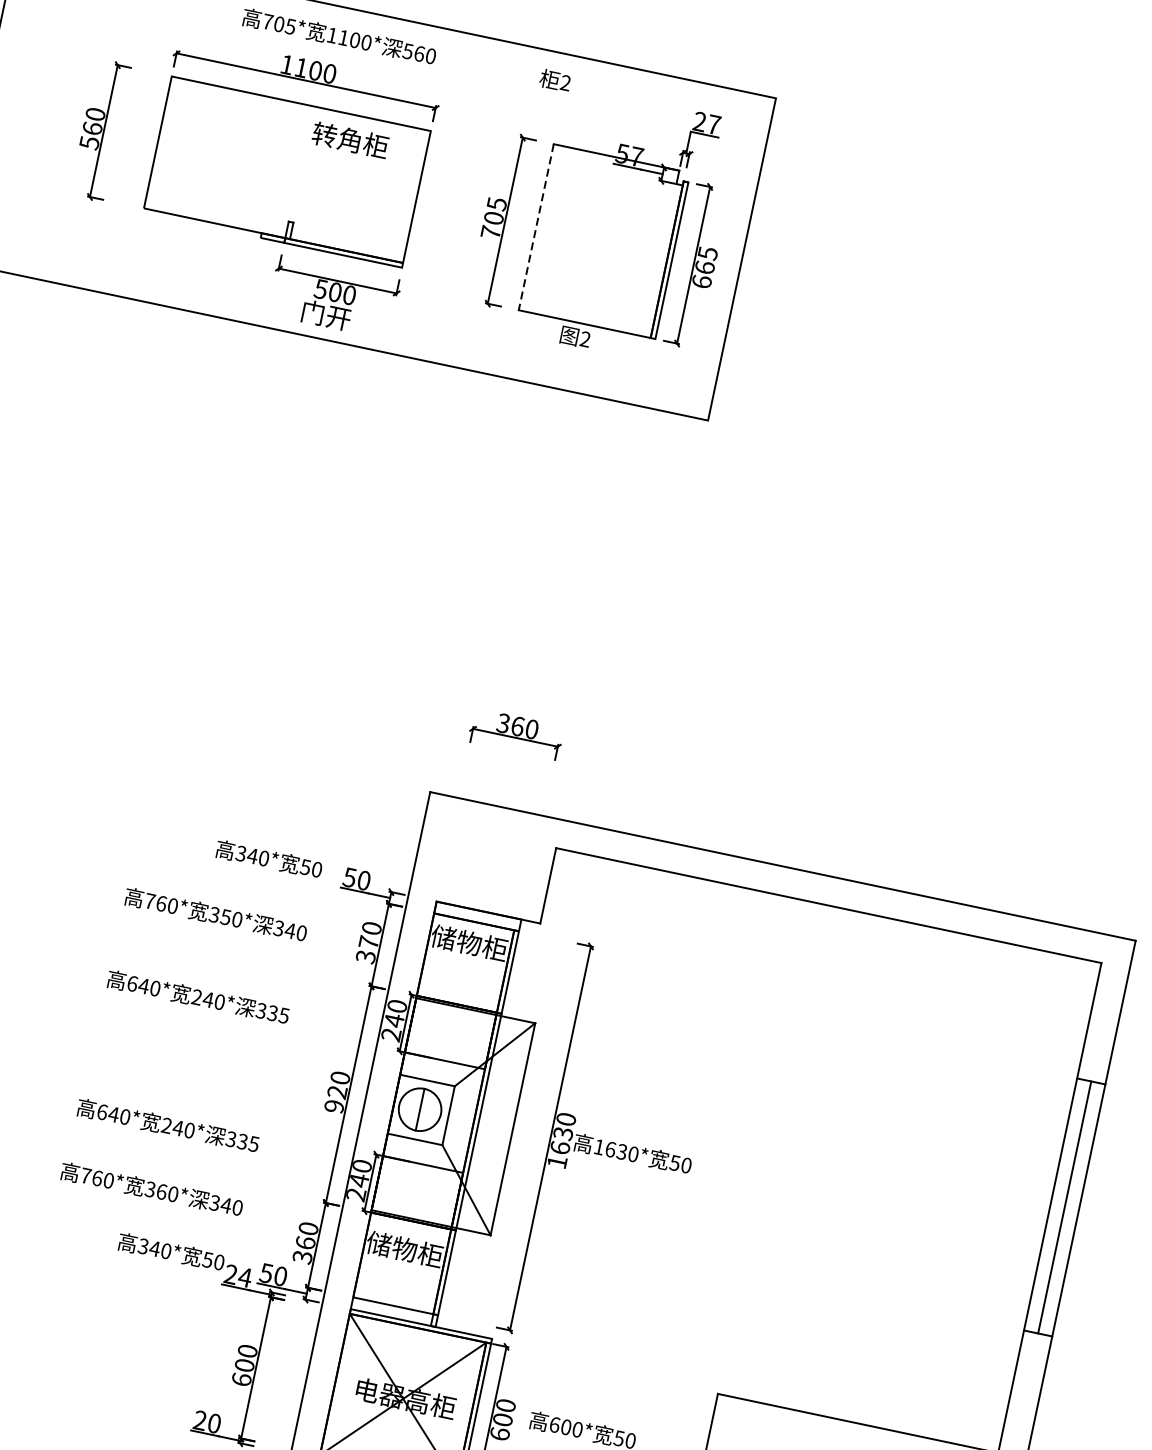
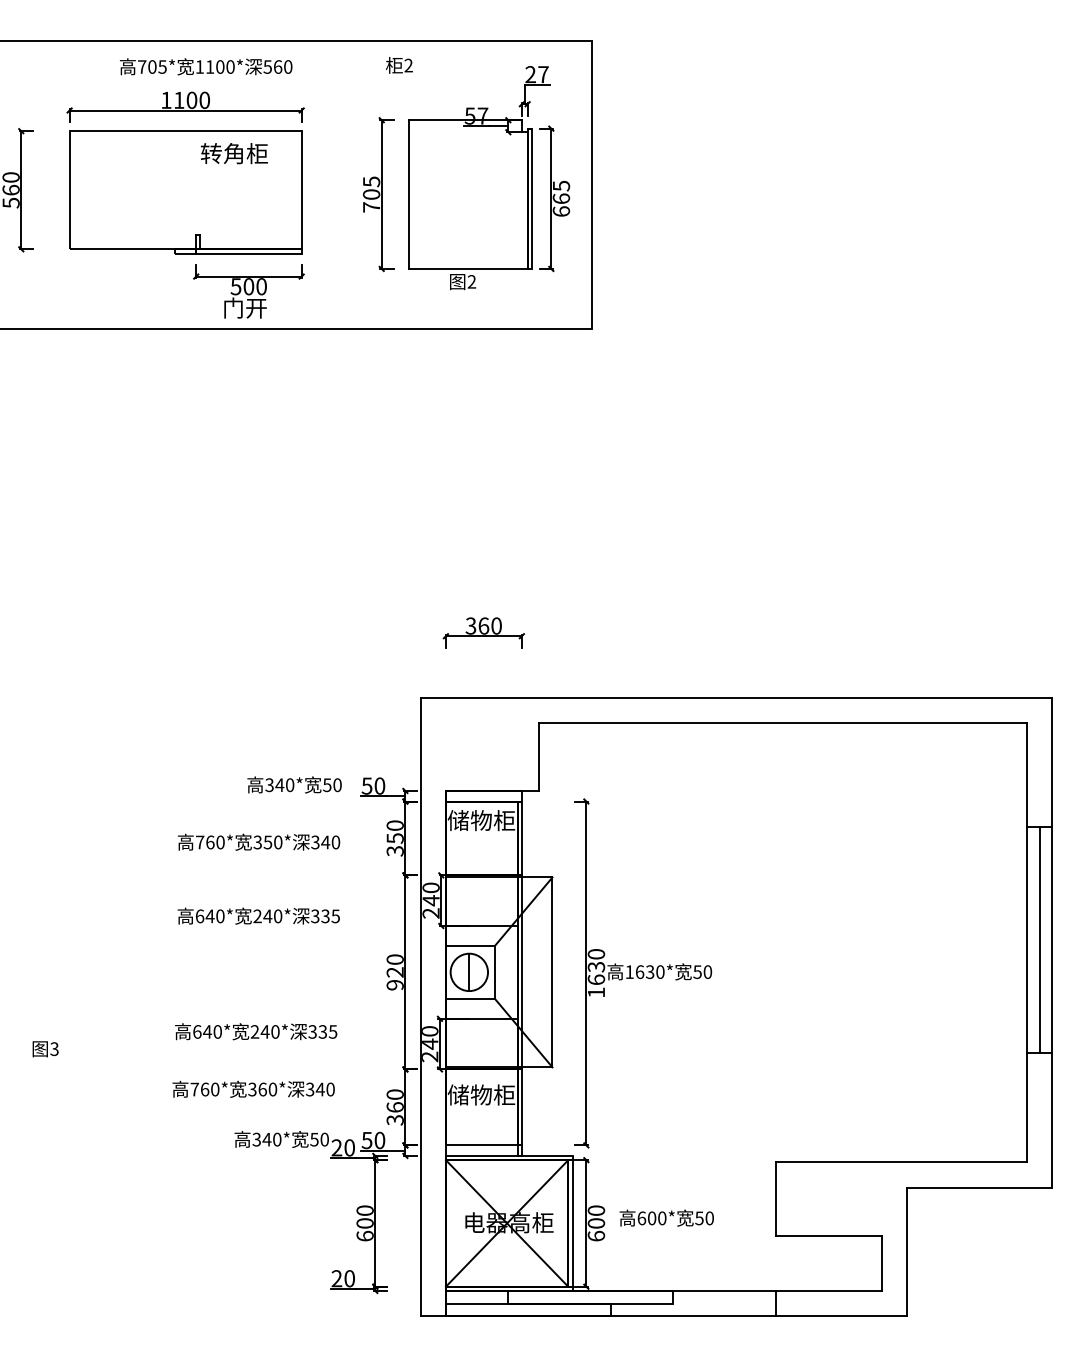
line: (536, 228) -> (409, 195), dashed -> solid
text: (368, 942) -> (394, 838), 370 -> 350
text: (245, 1277) -> (349, 1147), 24 -> 20

